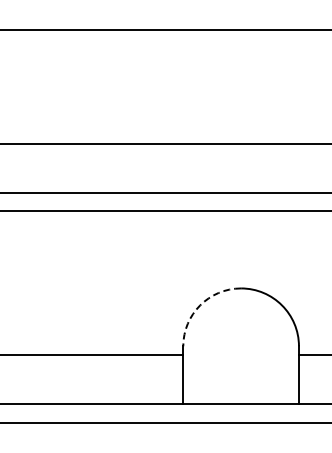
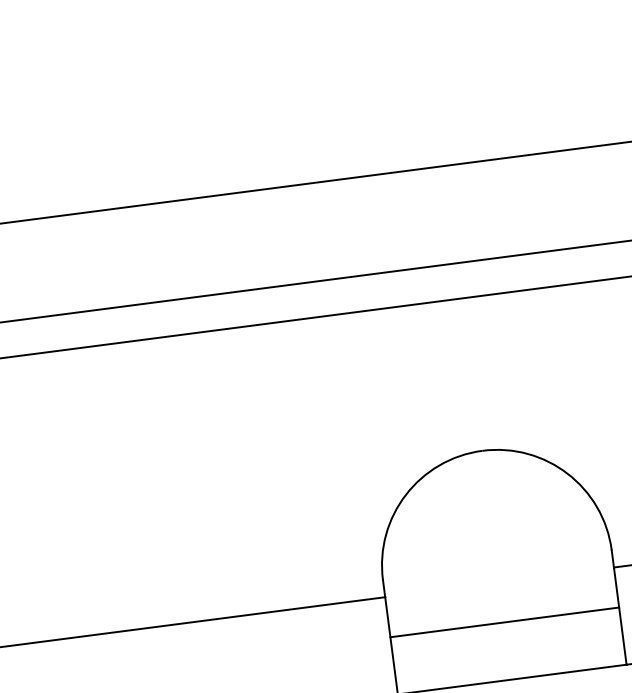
arc: (200, 305) -> (406, 494), dashed -> solid
line: (240, 375) -> (503, 623), added

